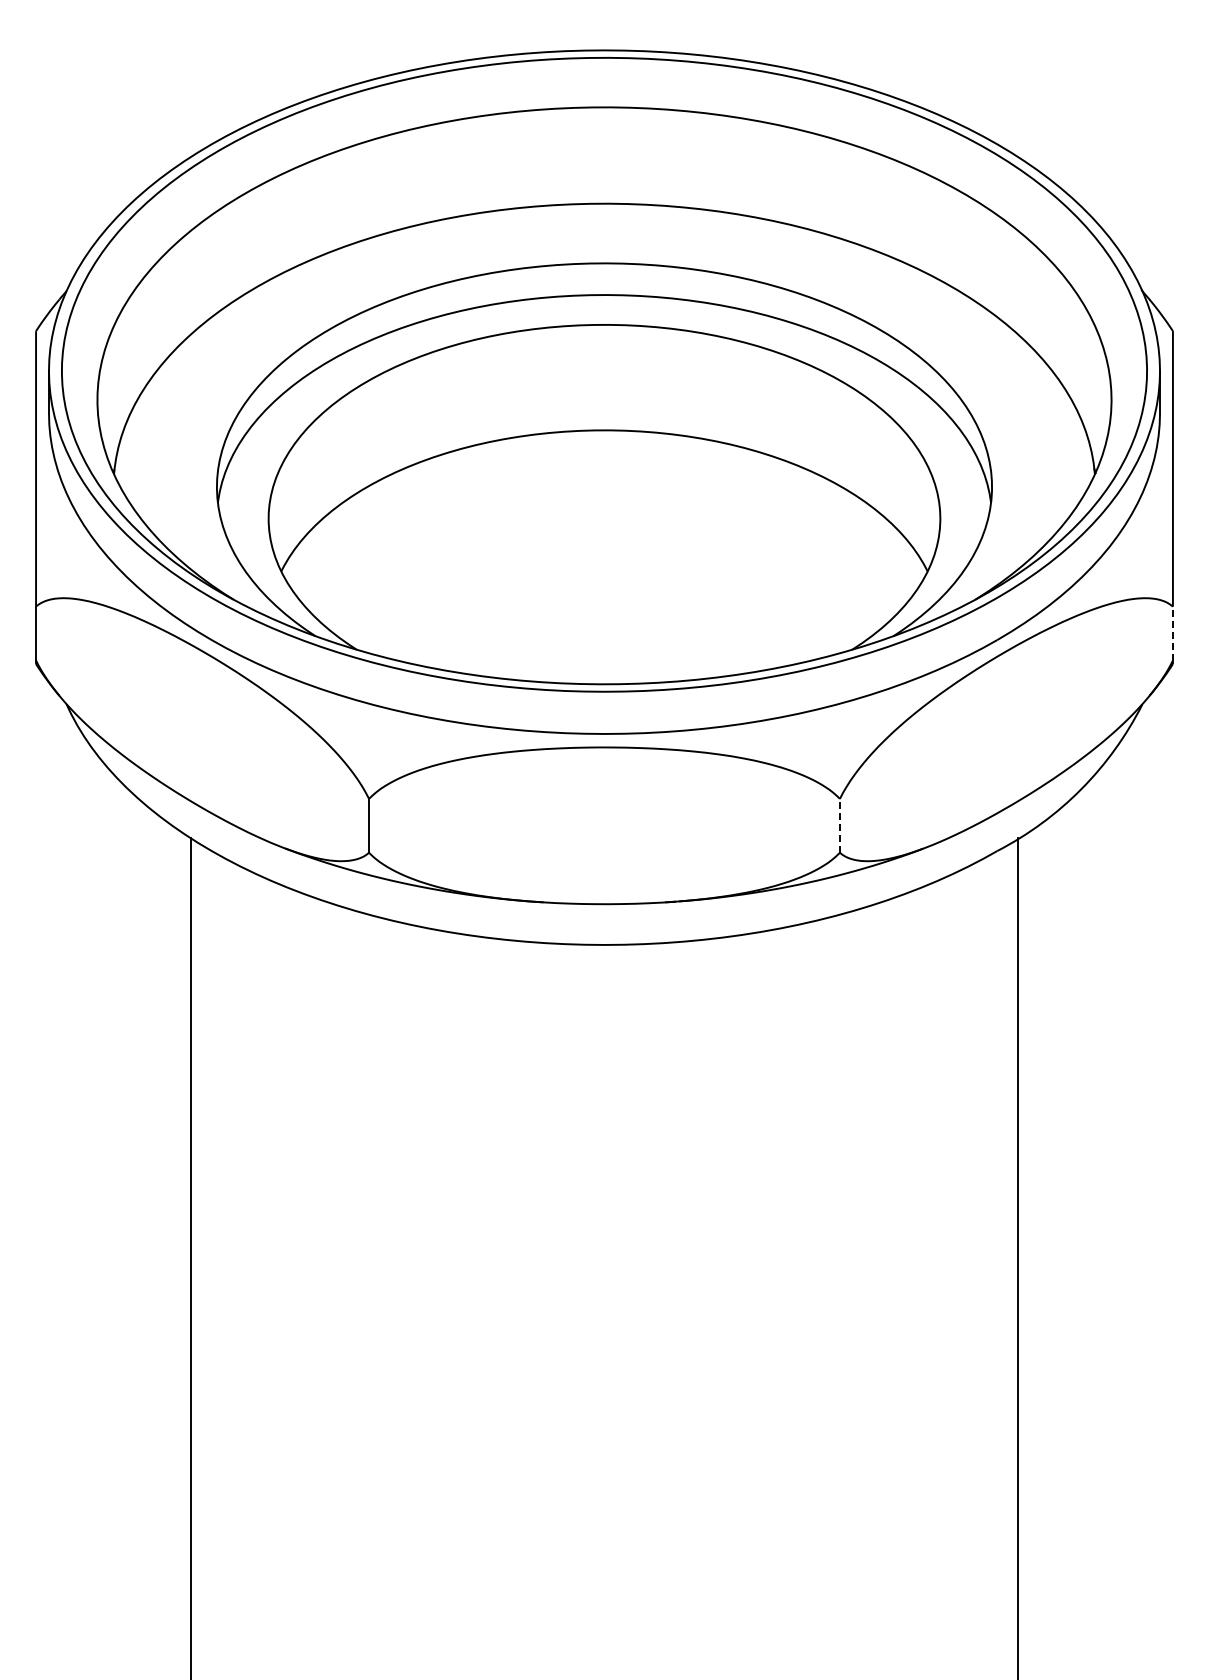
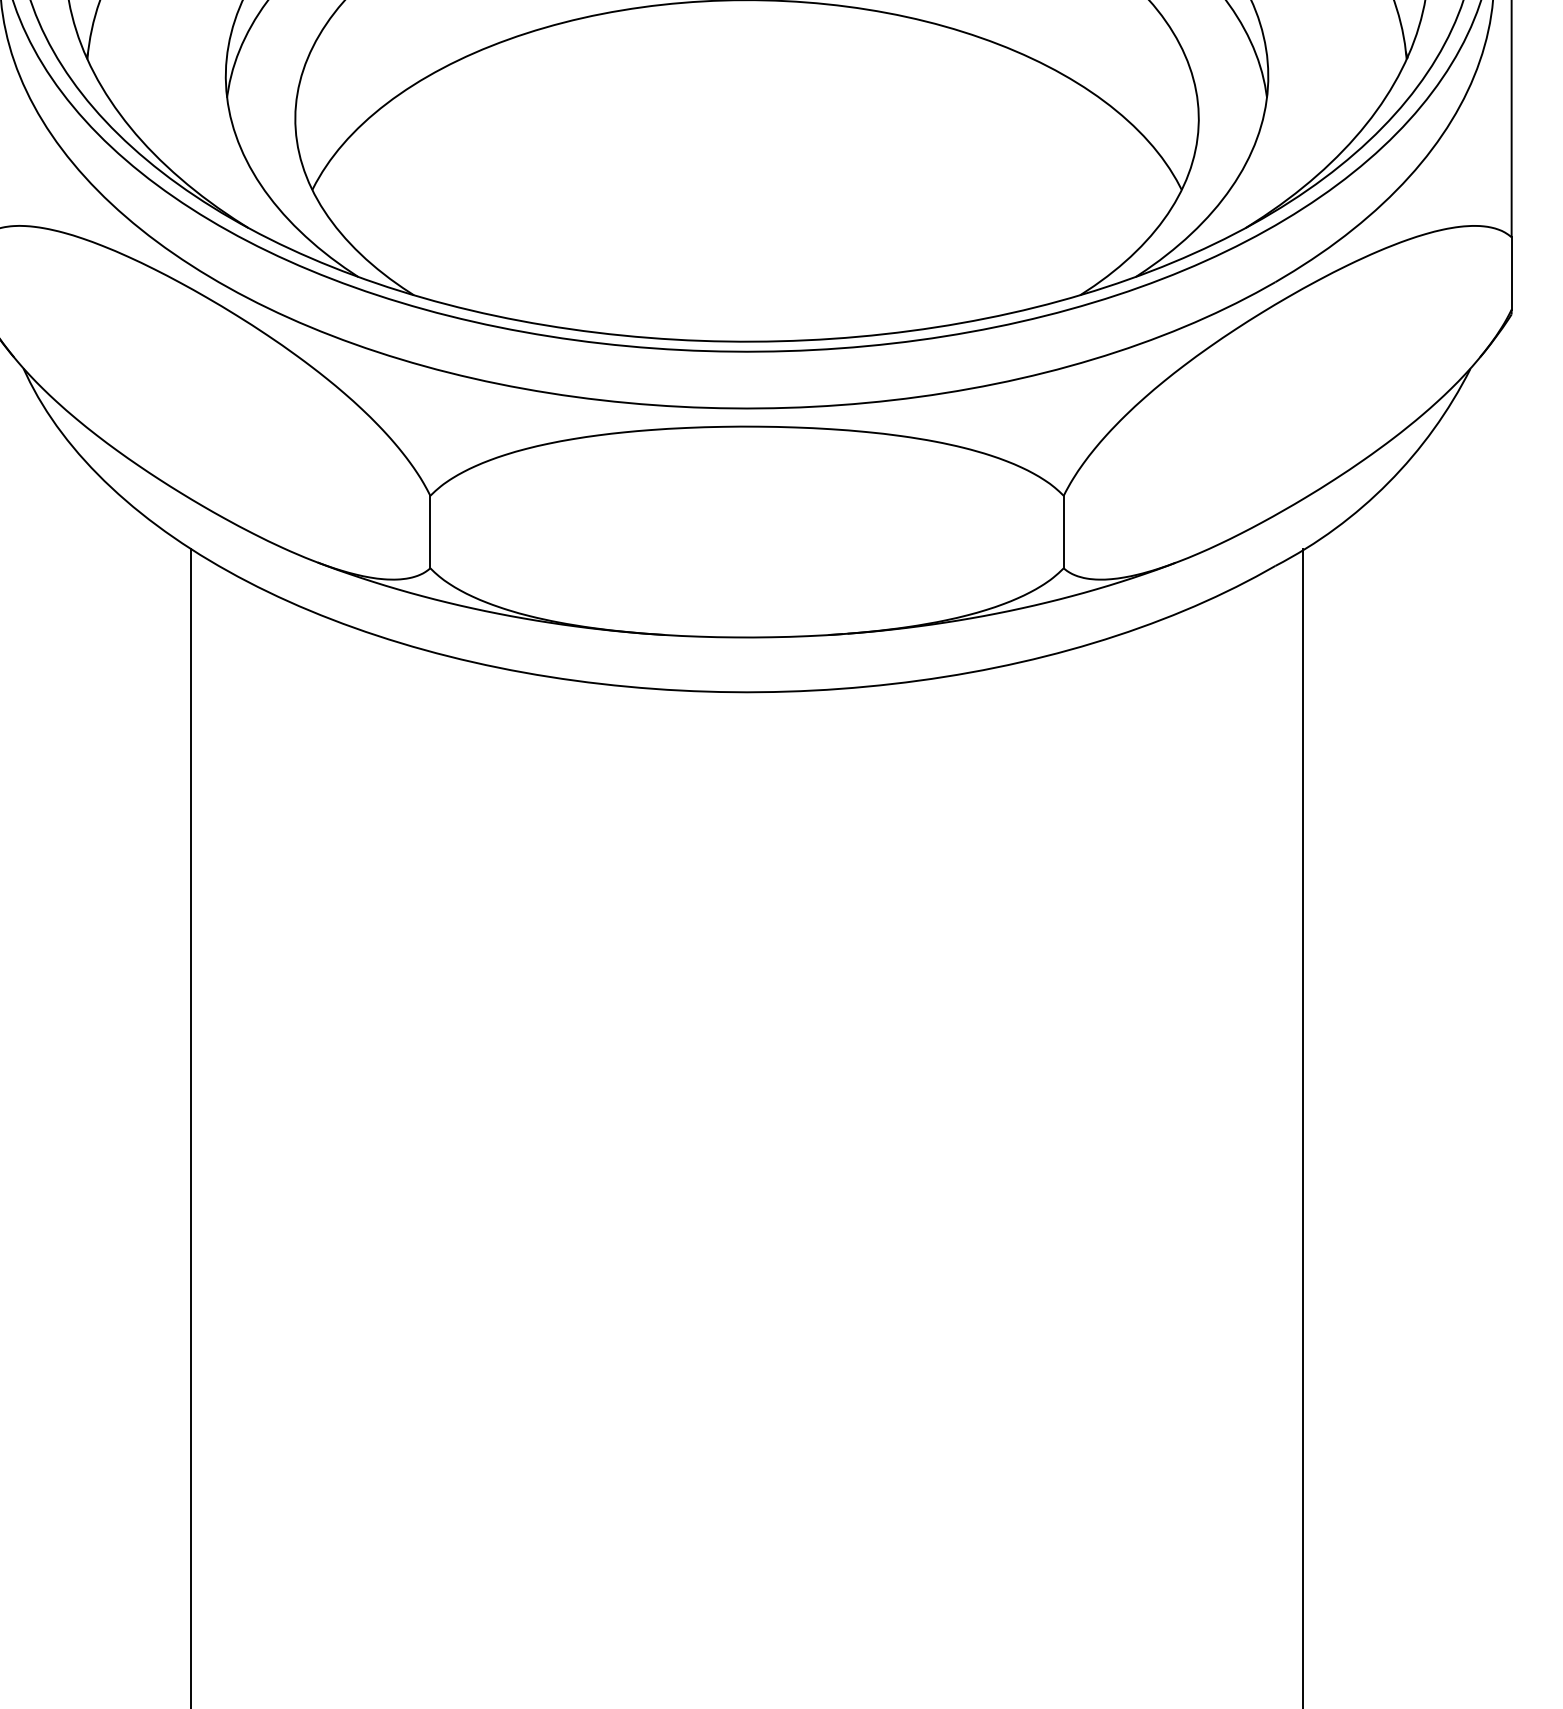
line: (1172, 633) -> (1511, 273), dashed -> solid
line: (839, 825) -> (1063, 531), dashed -> solid

